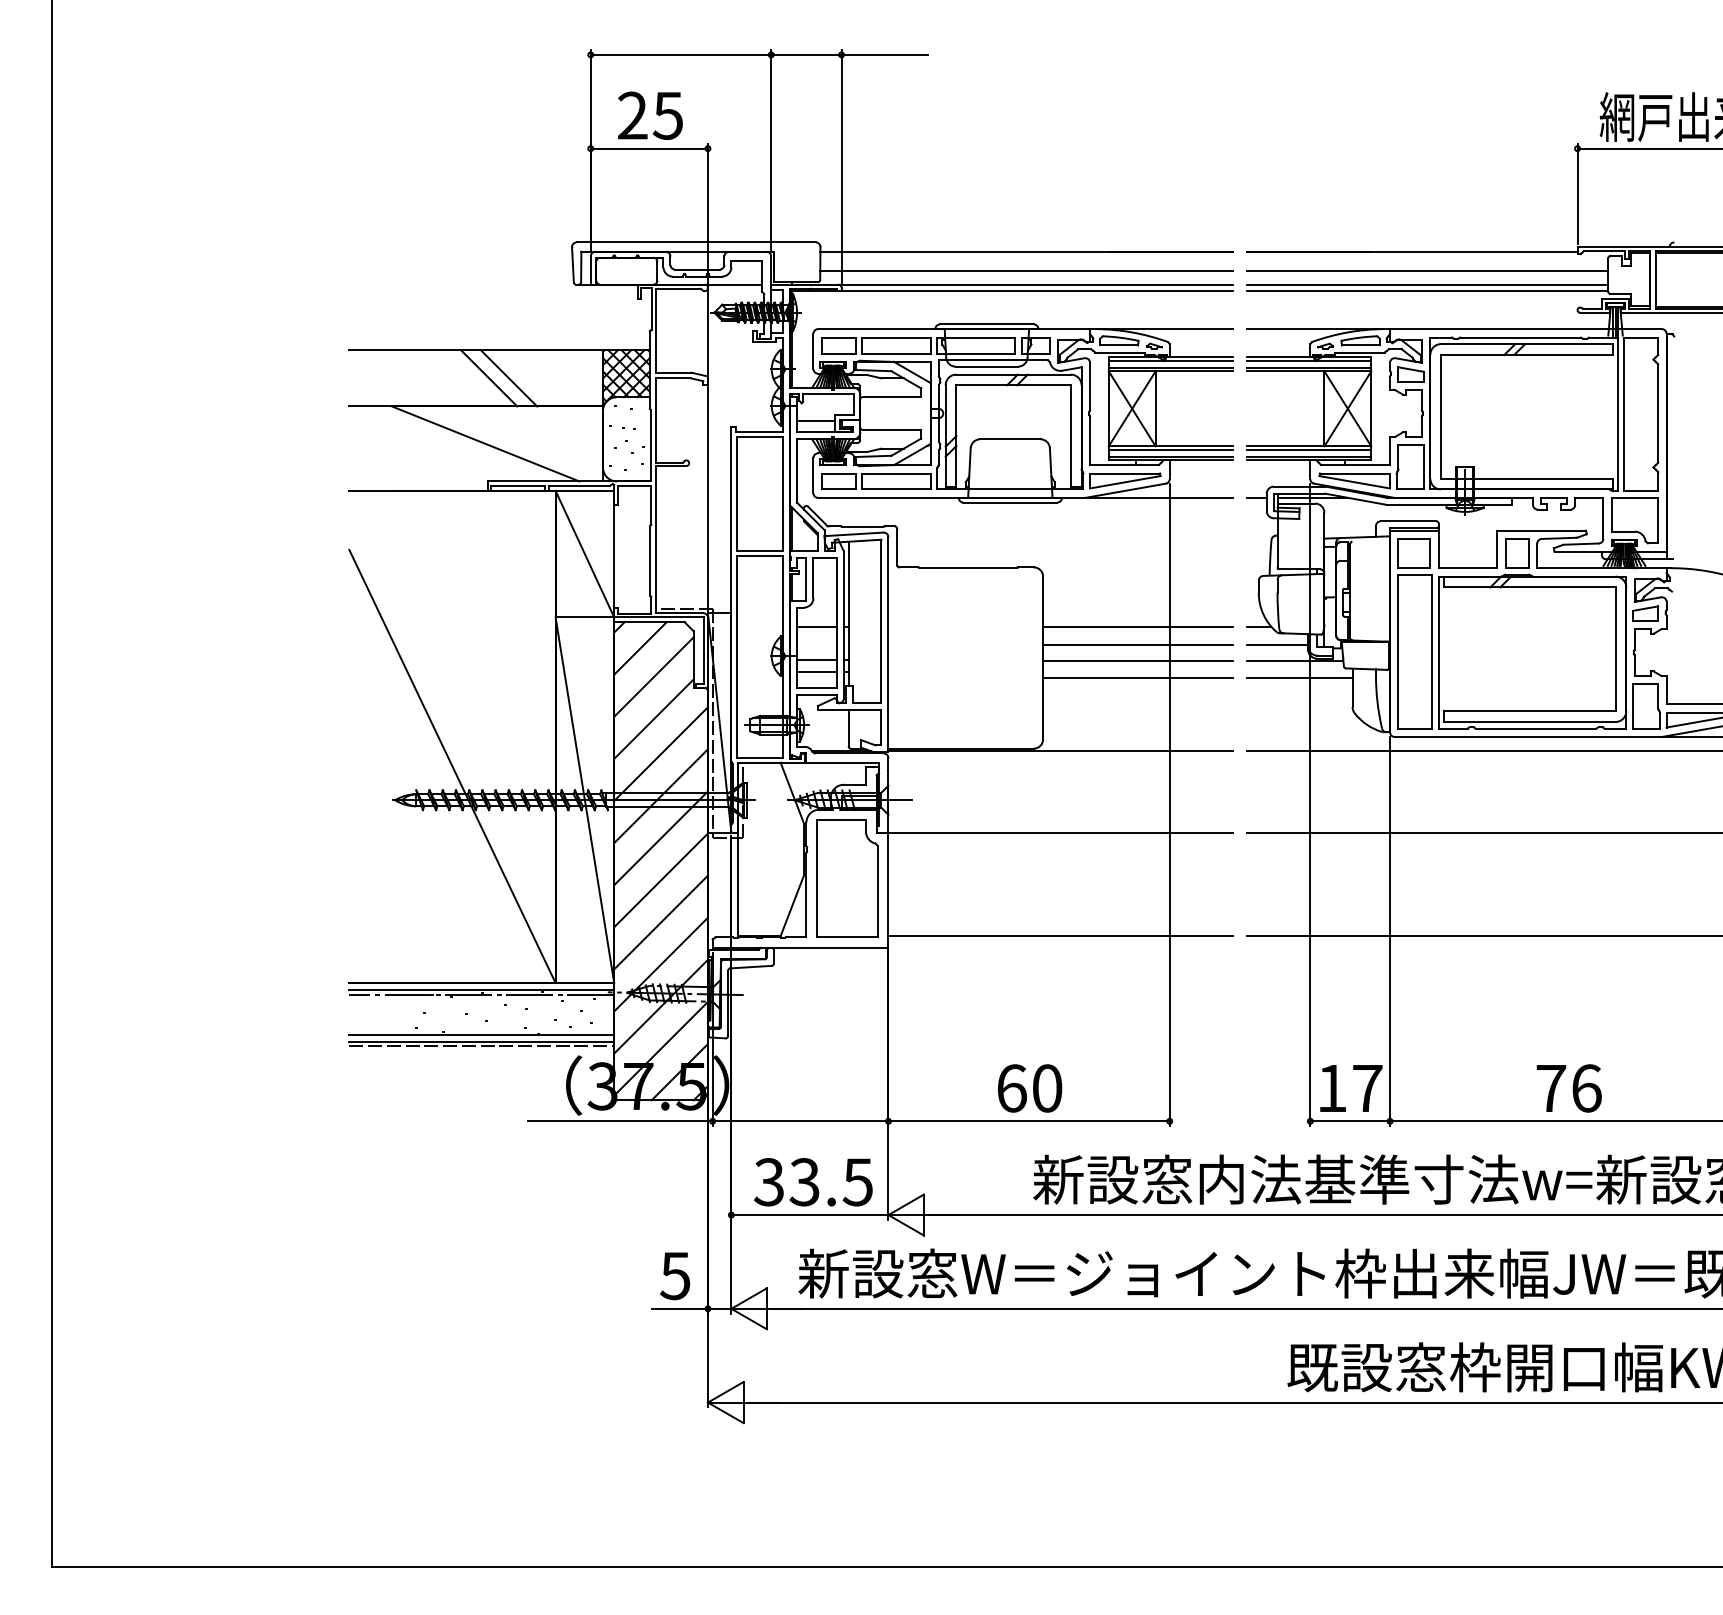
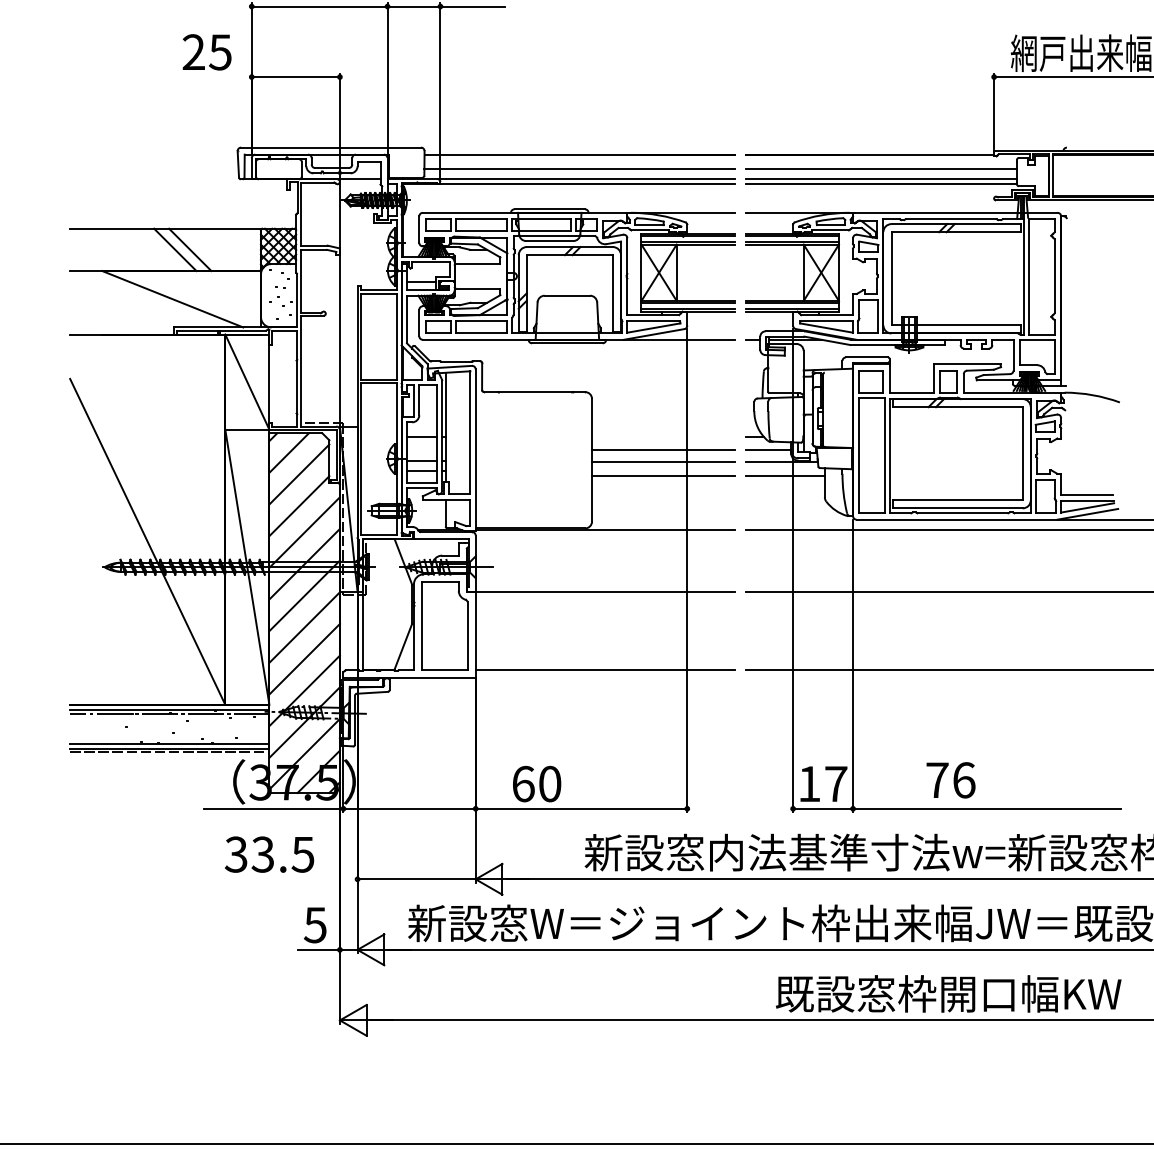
text: (650, 115) -> (207, 52), moved
line: (1138, 626) -> (663, 436), removed
text: (1030, 1088) -> (537, 784), moved
text: (1568, 1088) -> (950, 780), moved
text: (813, 1182) -> (269, 854), moved

